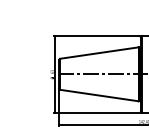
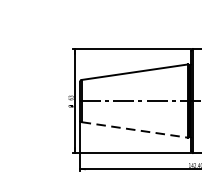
line: (99, 95) -> (134, 129), solid -> dashed

